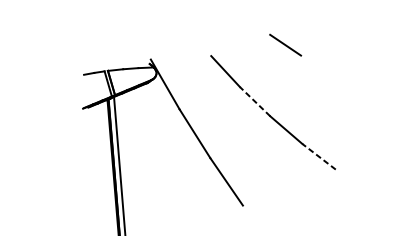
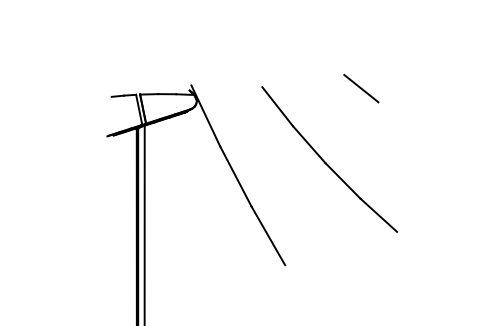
line: (285, 45) -> (361, 88), moved
line: (255, 101) -> (309, 144), dashed -> solid
line: (318, 156) -> (378, 215), dashed -> solid

